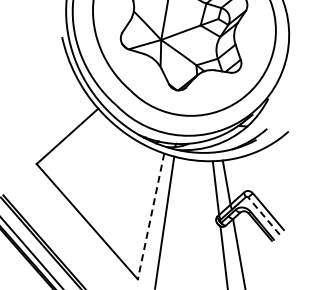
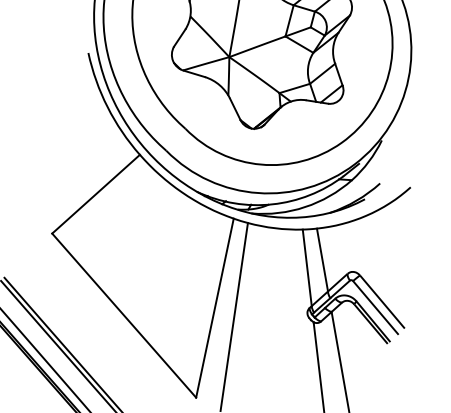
line: (263, 215) -> (374, 306), dashed -> solid
line: (150, 216) -> (214, 308), dashed -> solid

